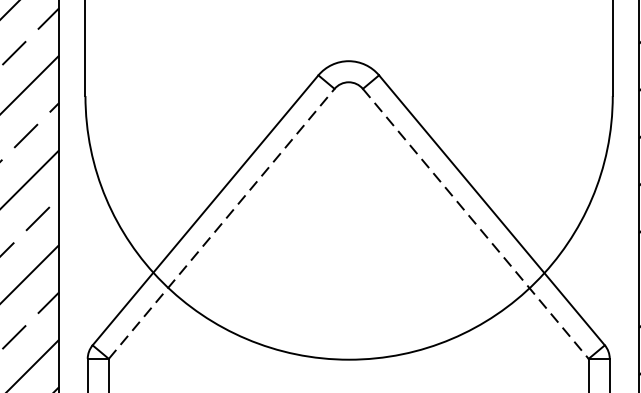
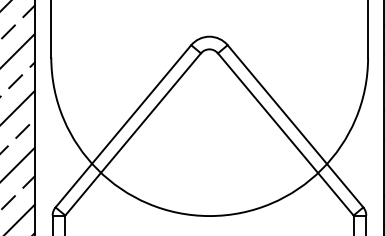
line: (222, 223) -> (133, 134), dashed -> solid
line: (475, 223) -> (285, 134), dashed -> solid

